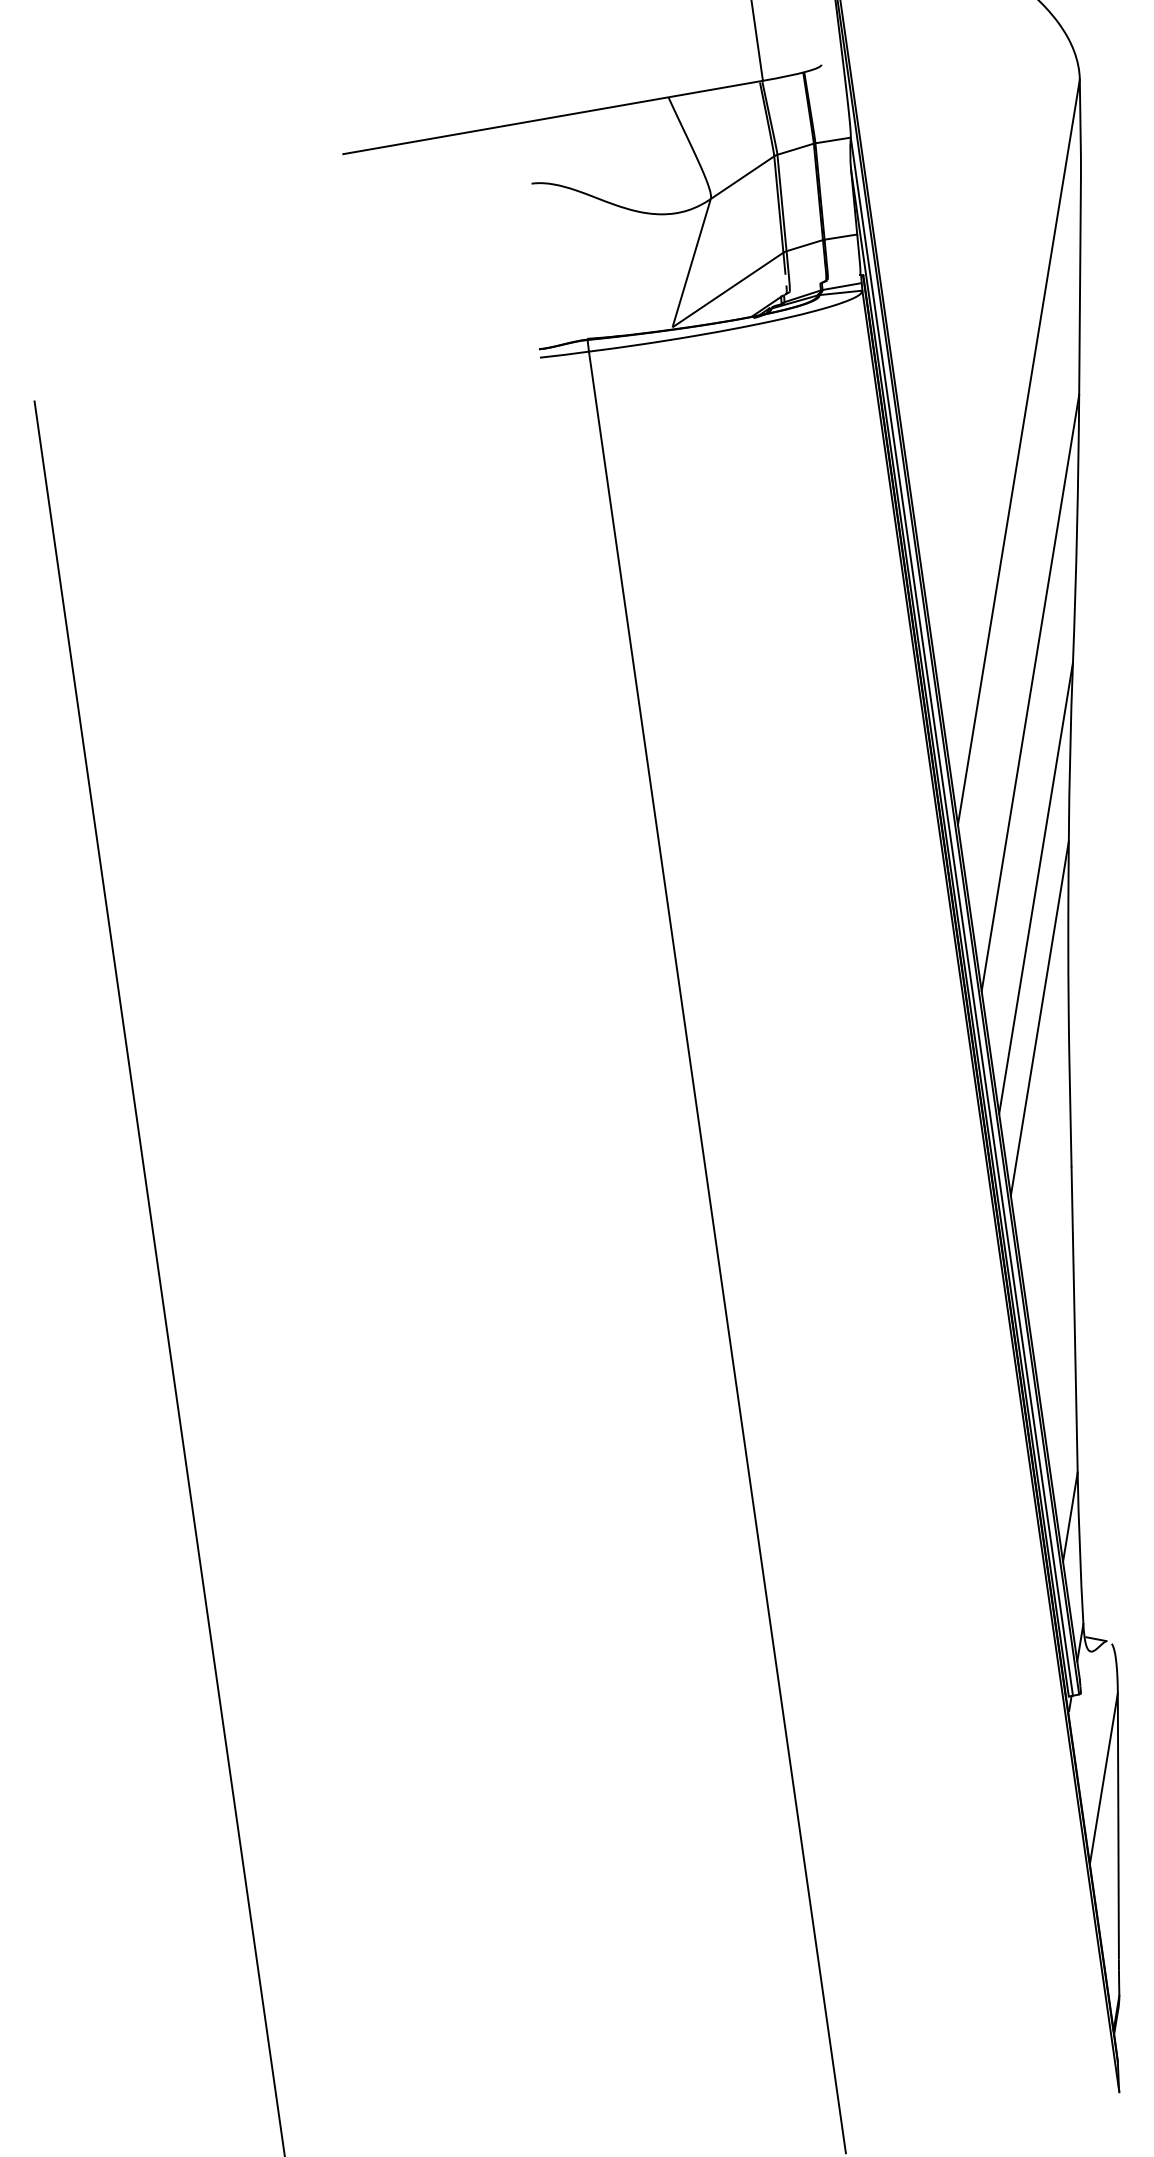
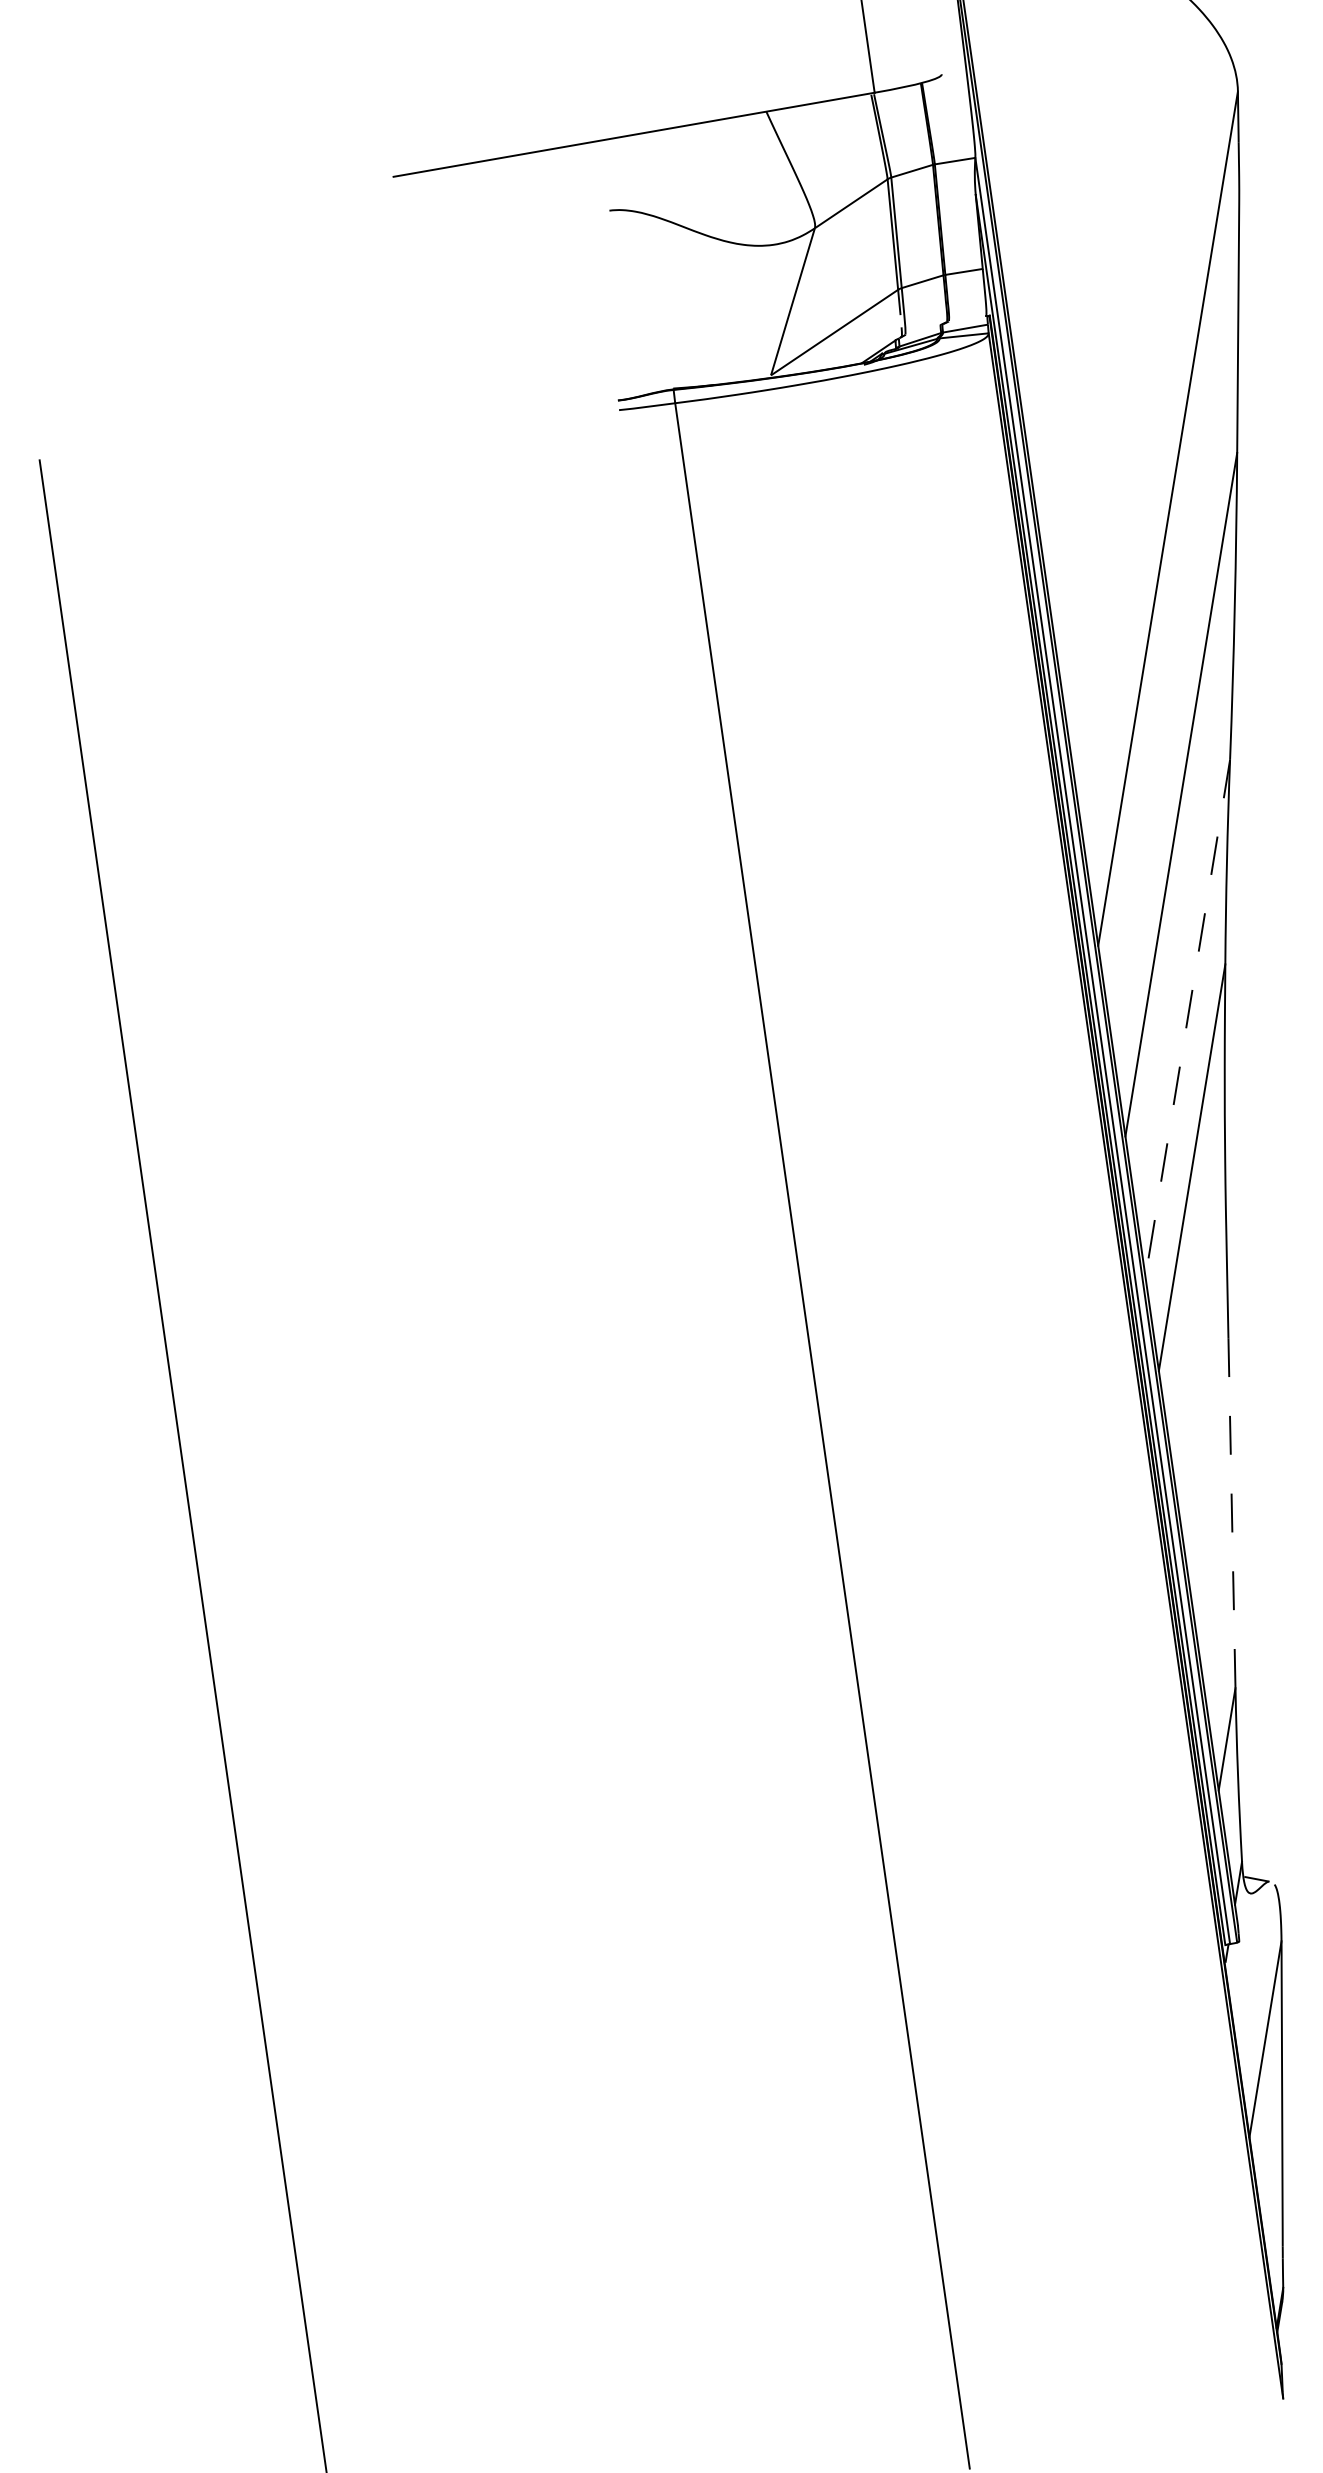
line: (1036, 888) -> (1188, 1018), solid -> dashed
line: (1074, 1319) -> (1231, 1512), solid -> dashed

